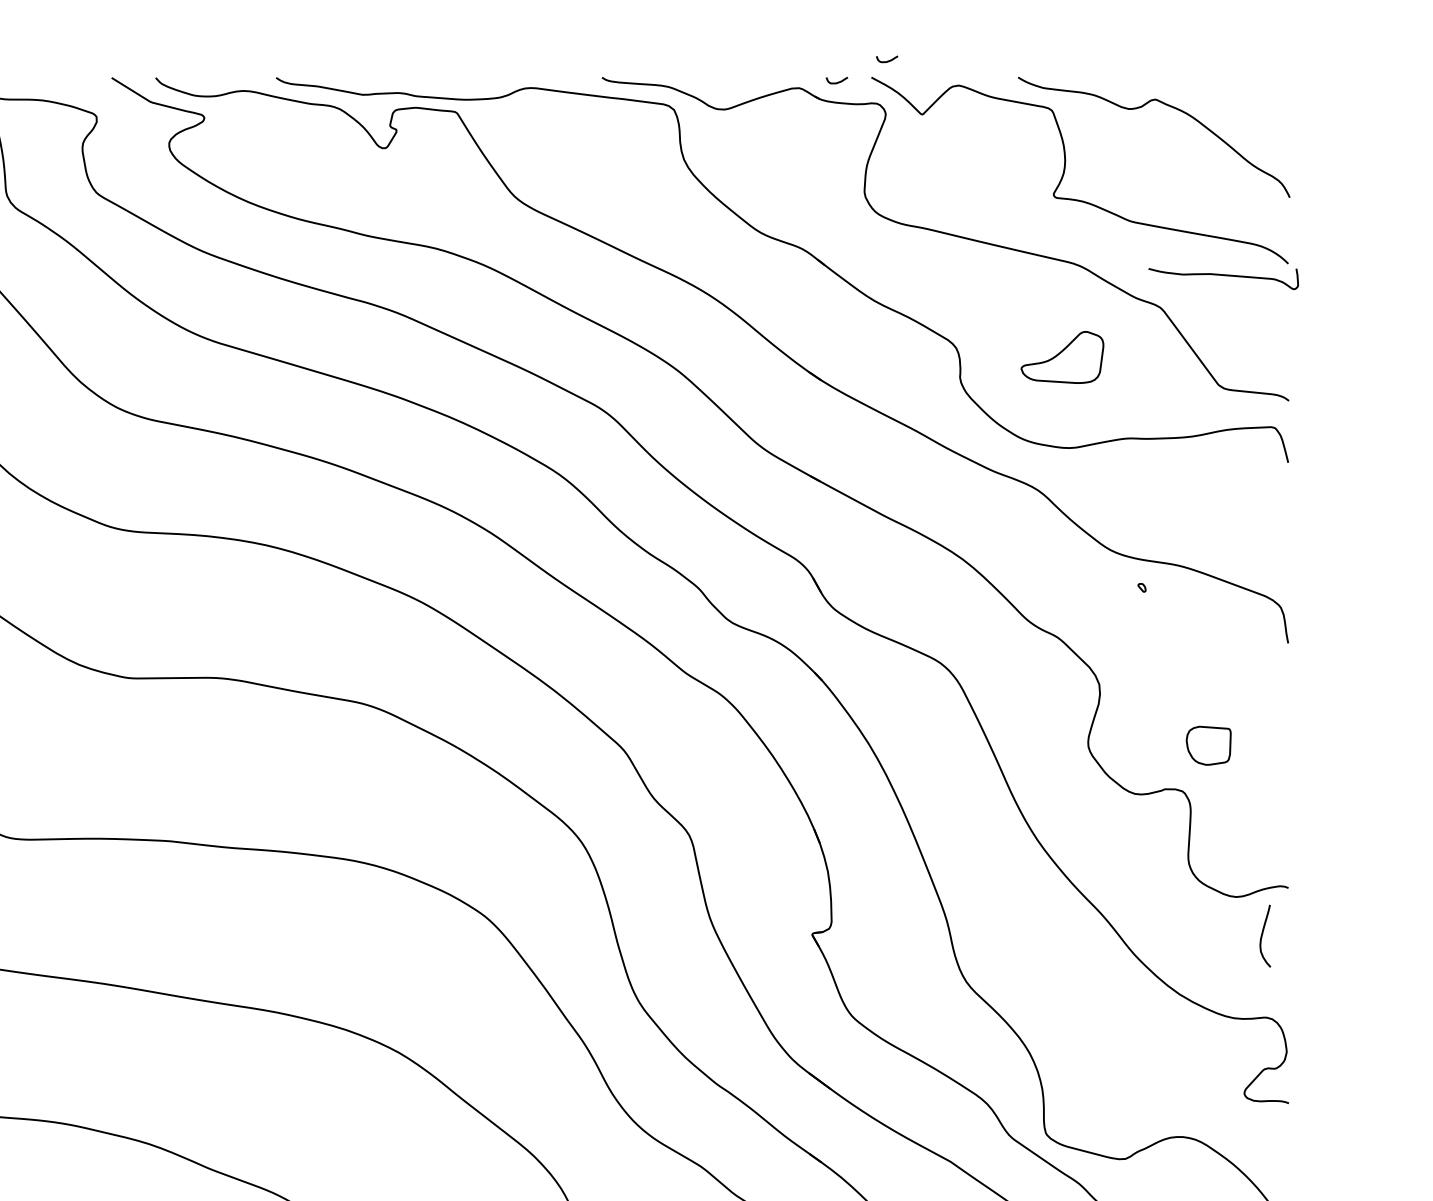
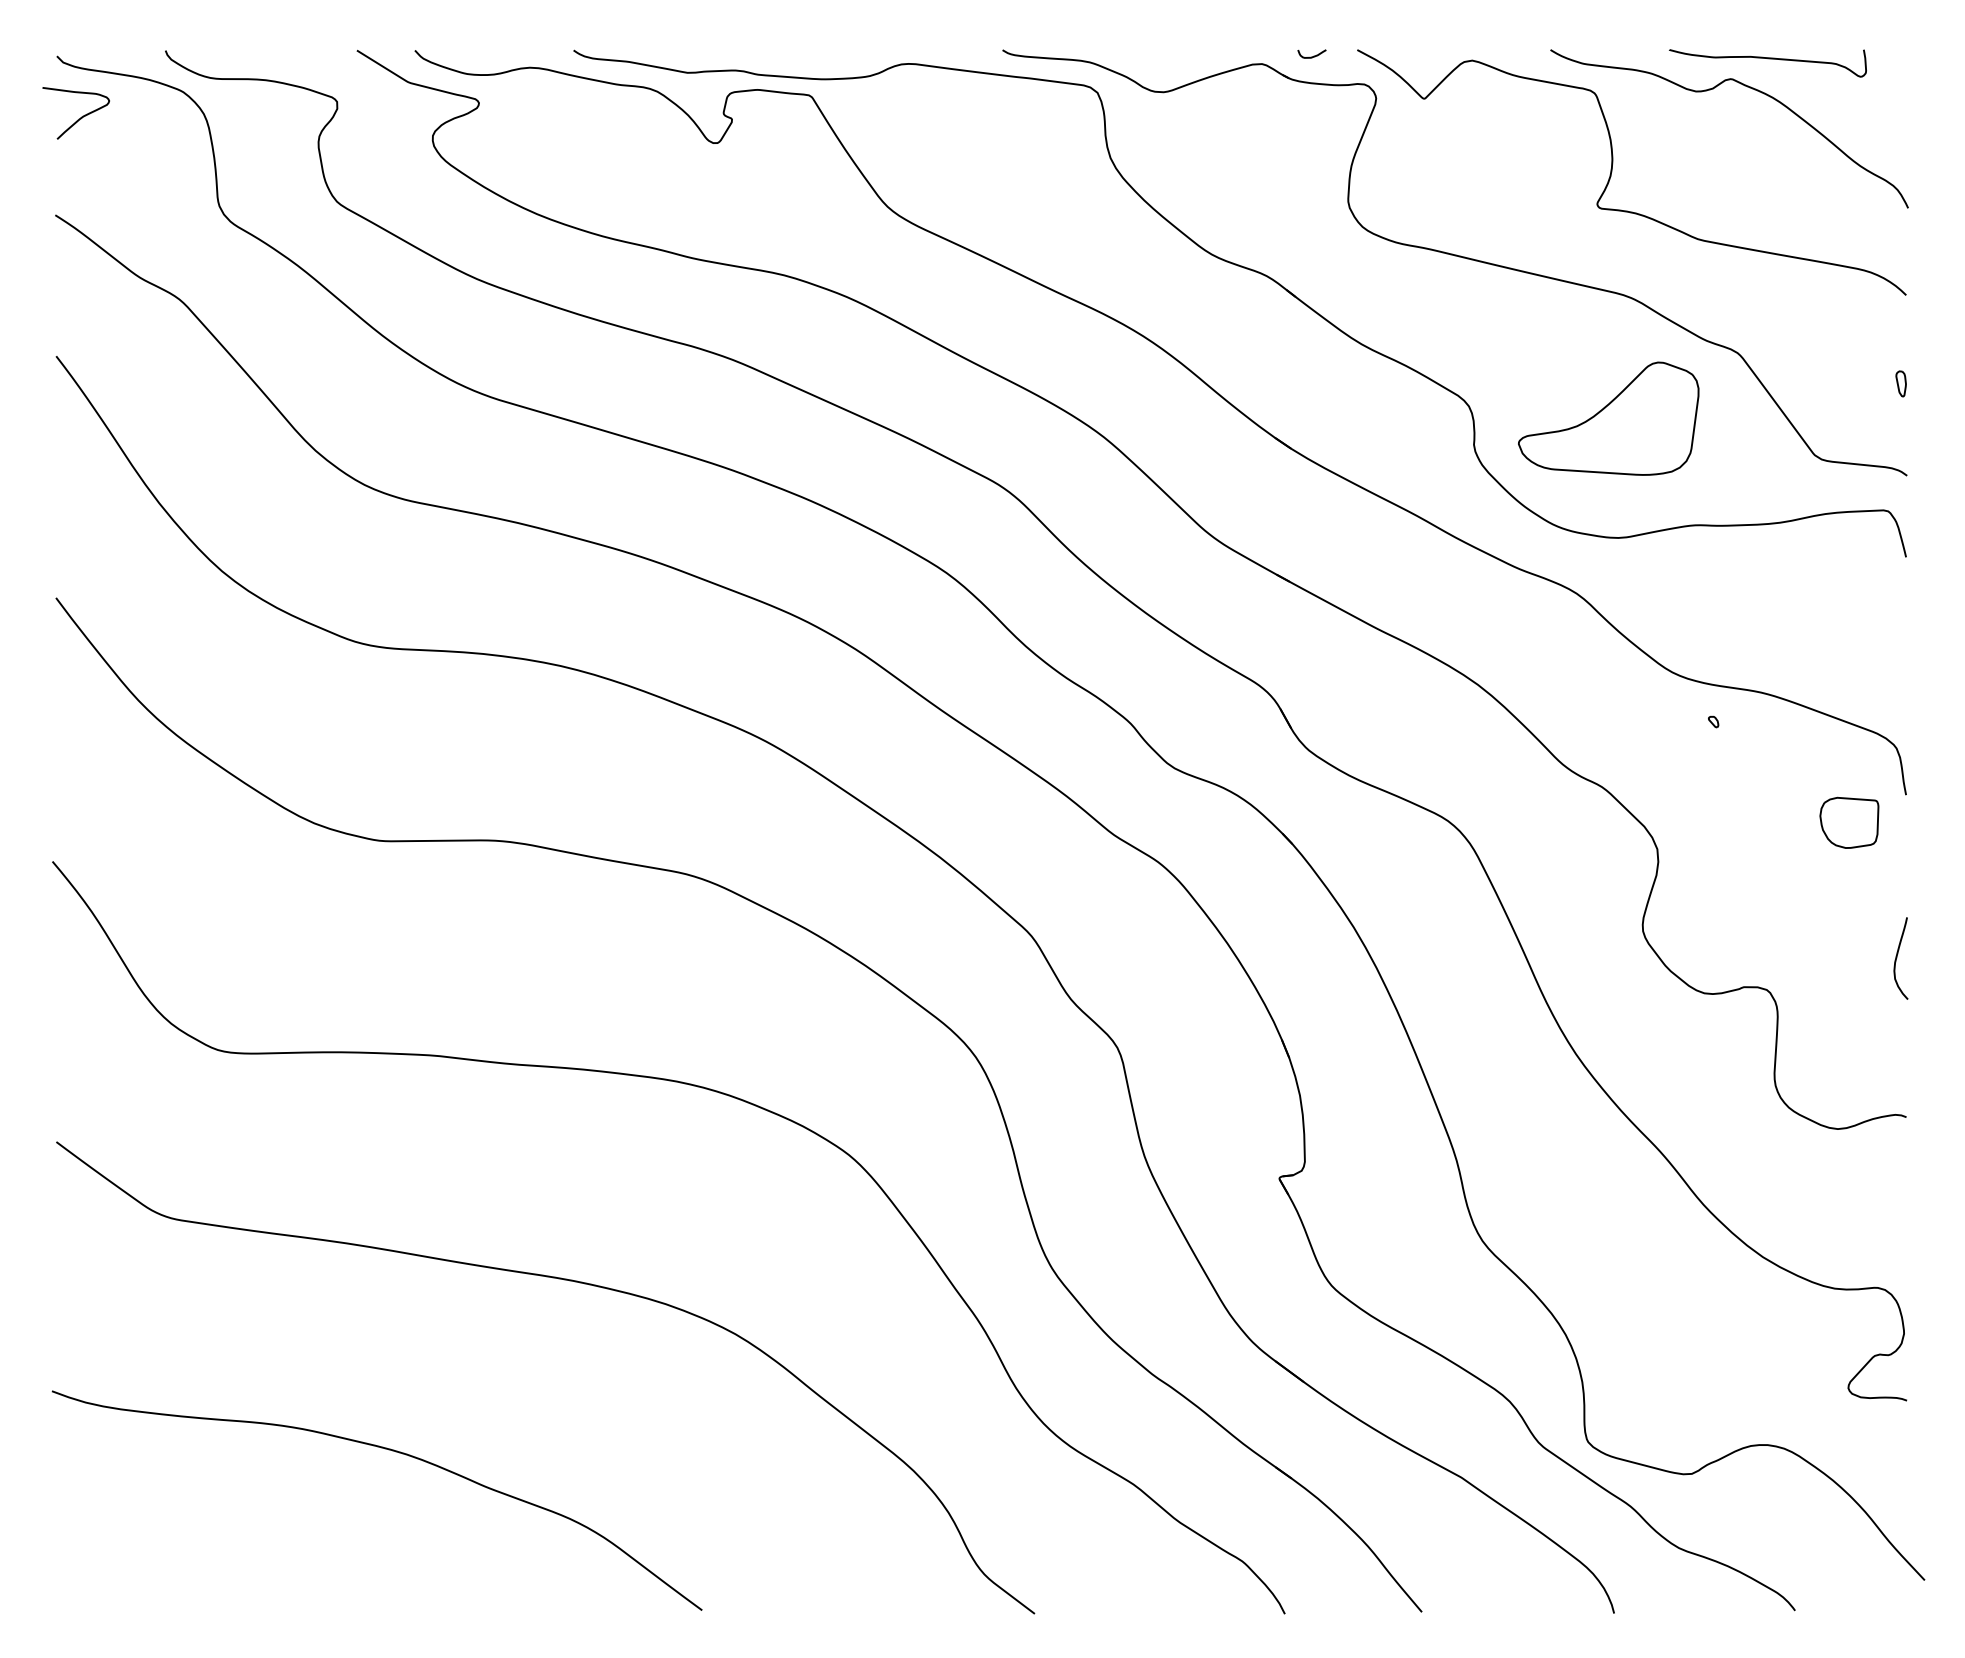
curve: (888, 60) -> (1379, 27), removed
curve: (1223, 276) -> (1767, 59), moved
part: (1283, 330) -> (1900, 383), added
part: (1062, 357) -> (1608, 418), size x1.67
part: (1208, 745) -> (1849, 822), moved
curve: (1262, 936) -> (1897, 958), moved

